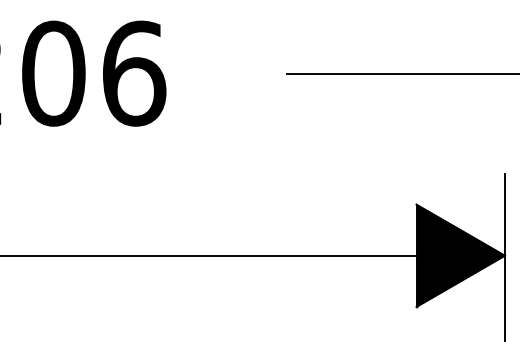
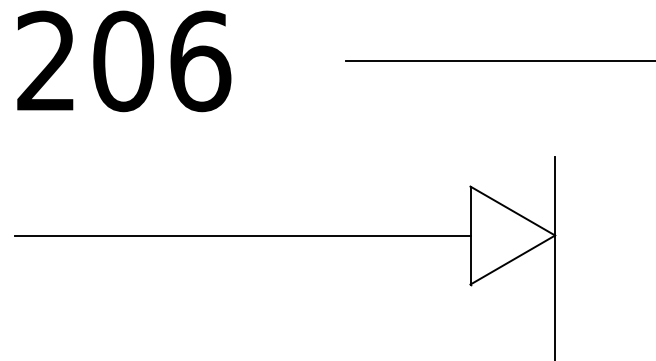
fill: (460, 255) -> (512, 235), removed

